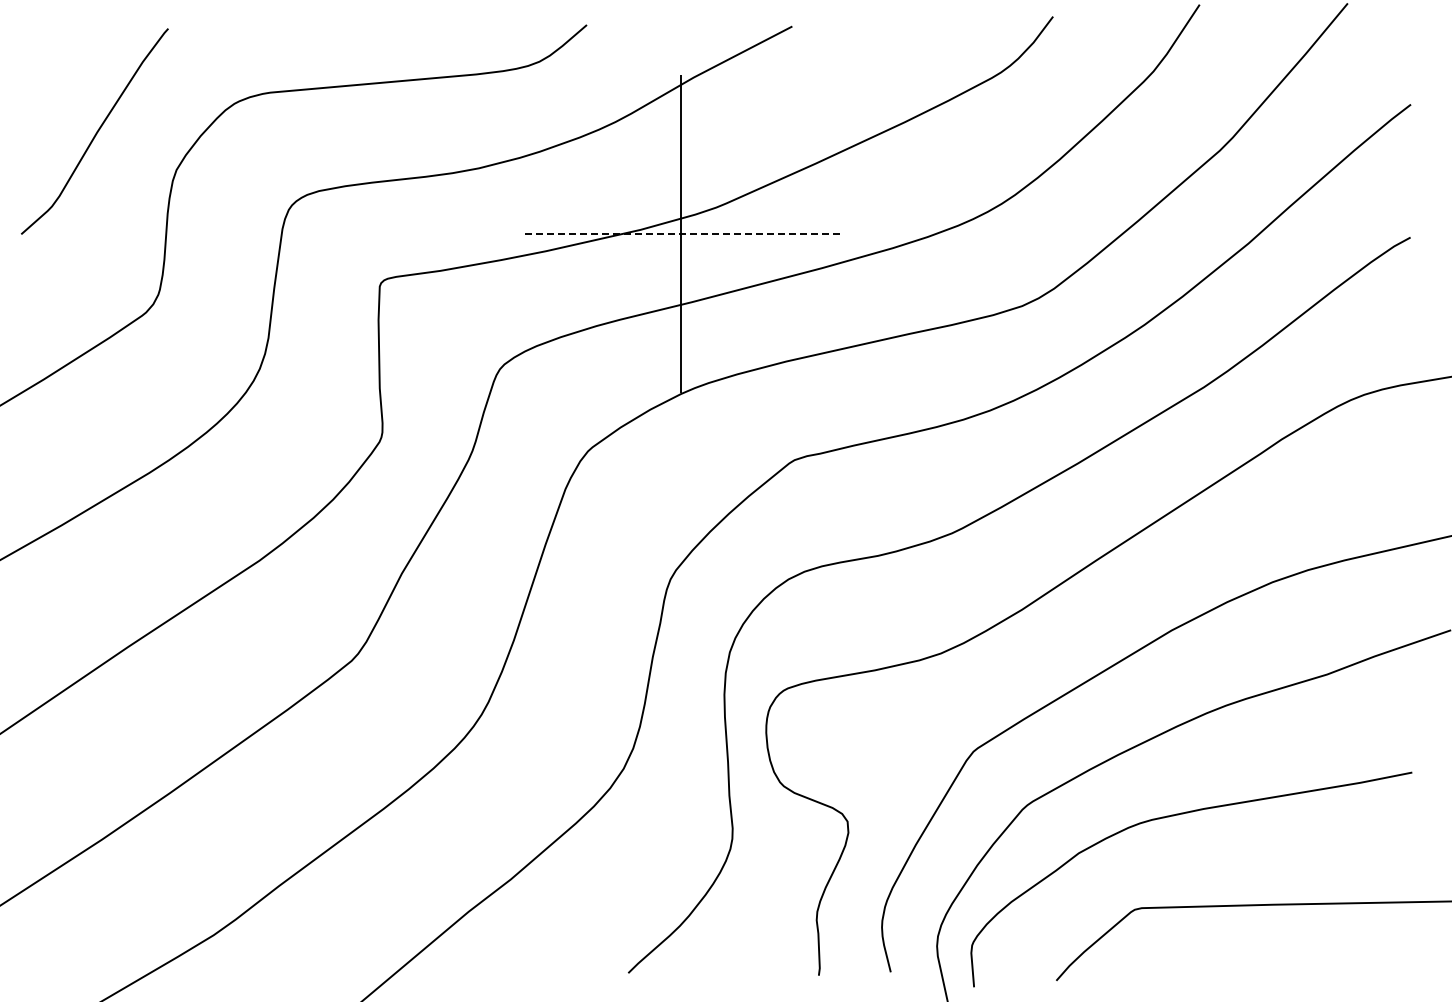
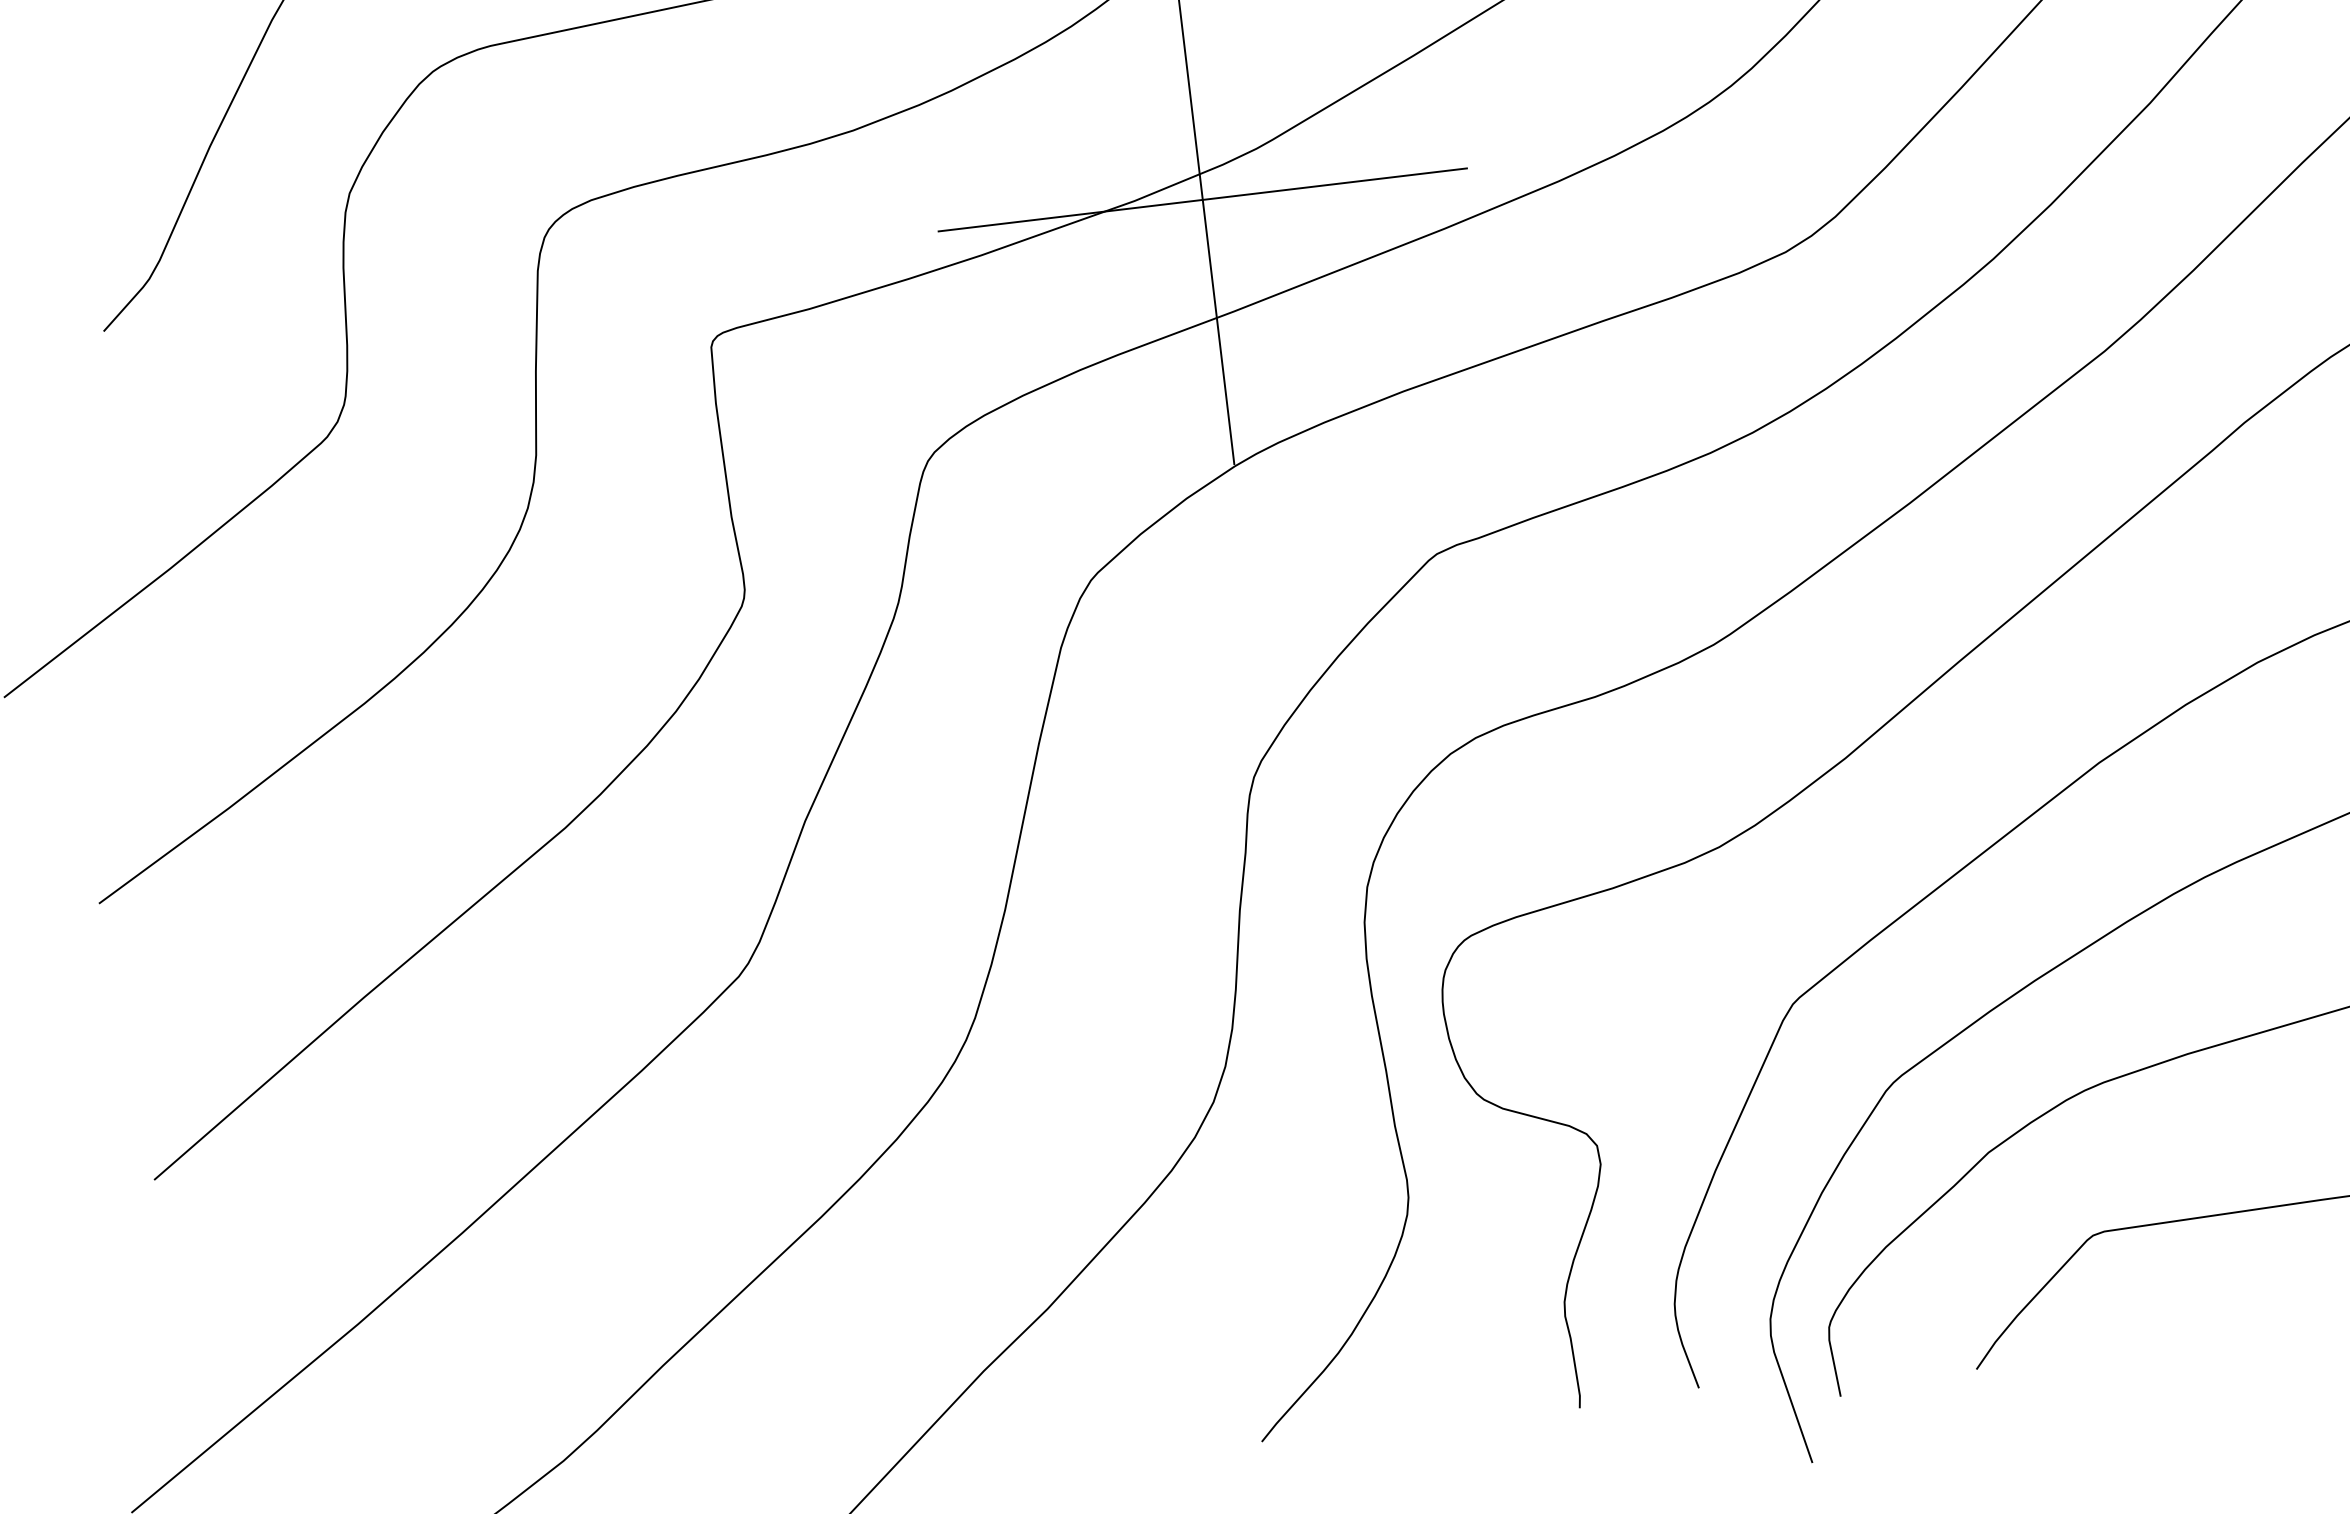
line: (680, 234) -> (1202, 200), dashed -> solid

